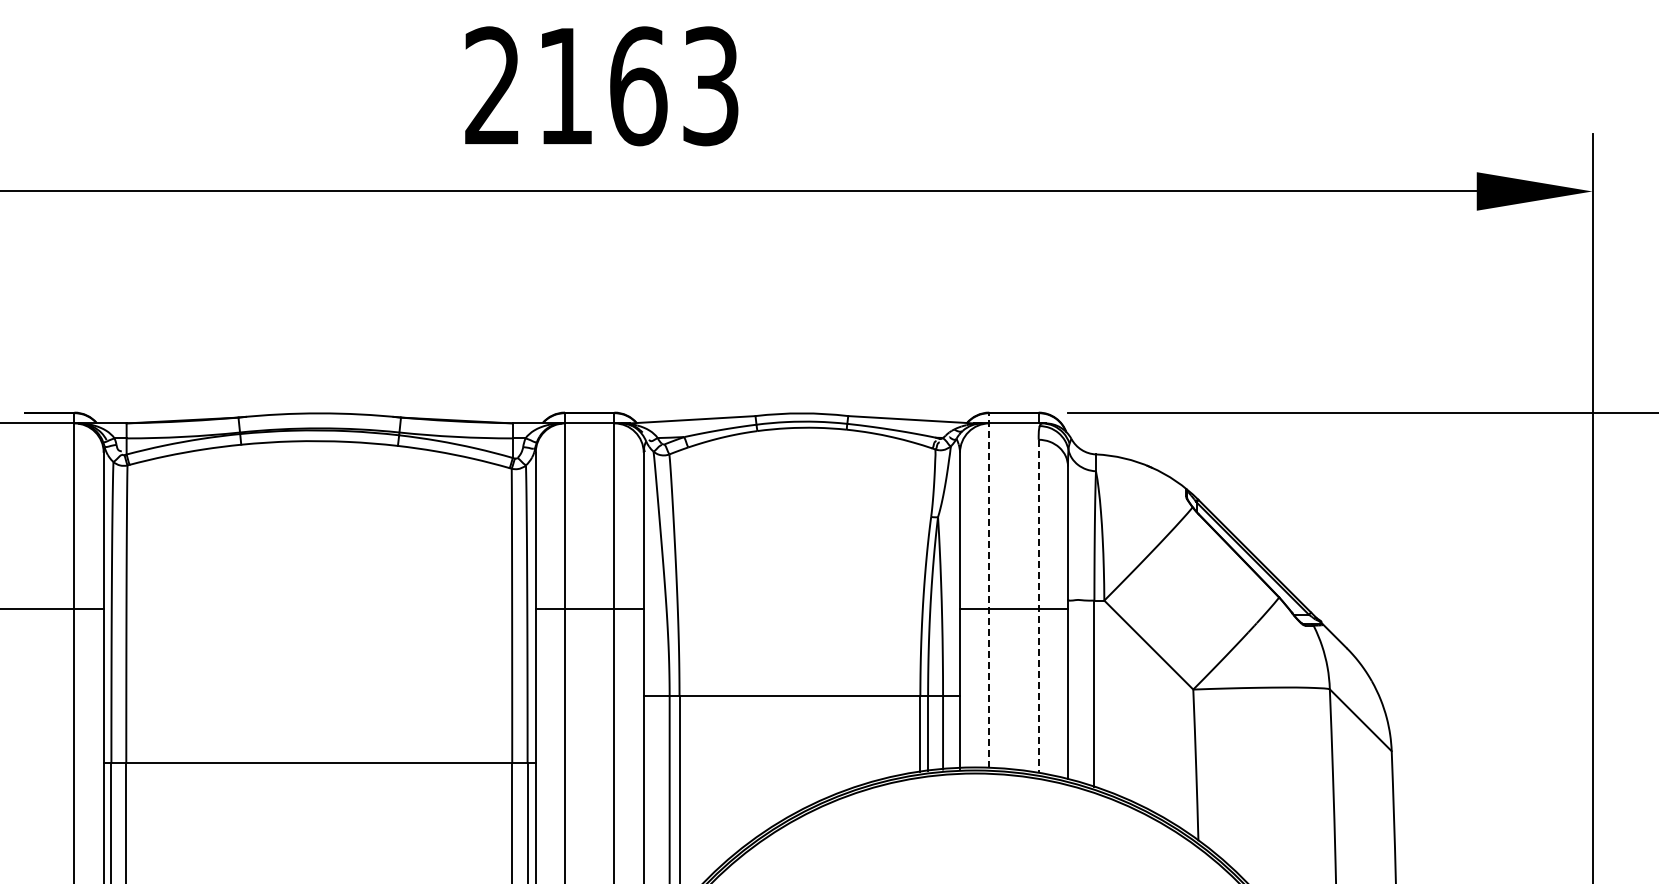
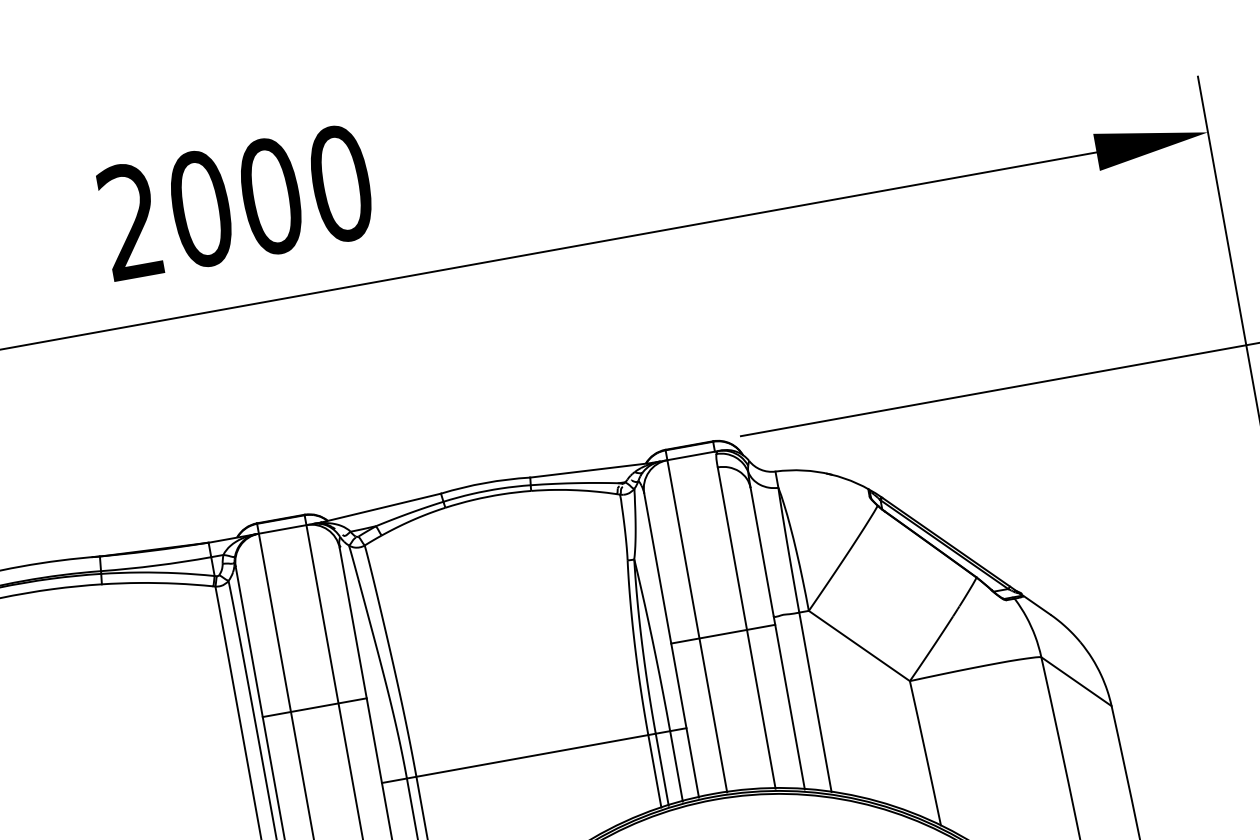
text: (638, 86) -> (271, 196), 2163 -> 2000
line: (989, 590) -> (696, 621), dashed -> solid
line: (1038, 606) -> (746, 627), dashed -> solid

